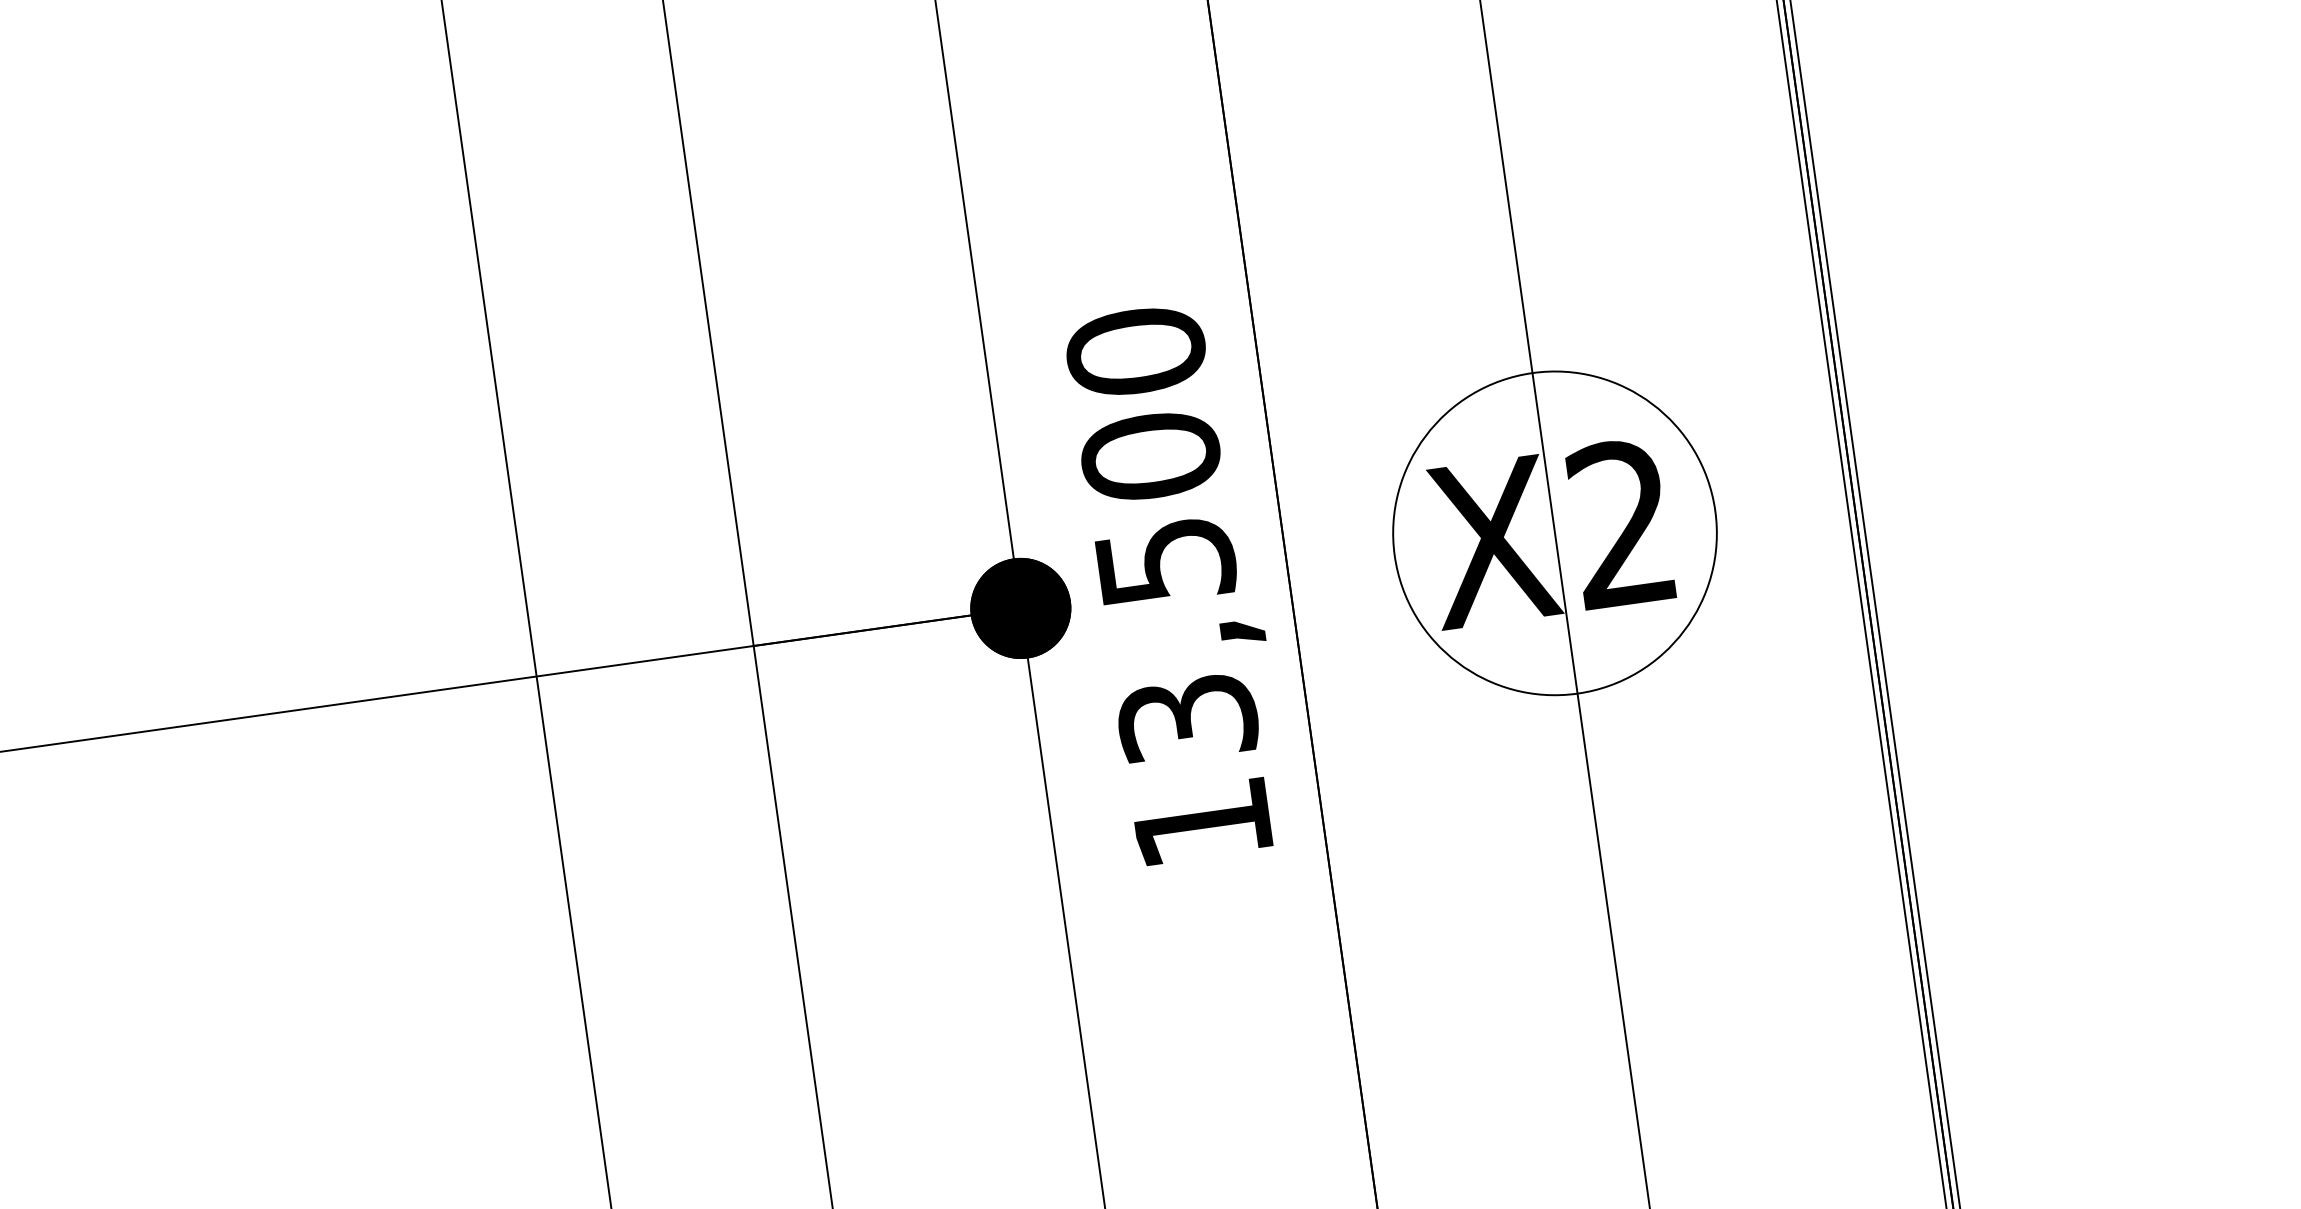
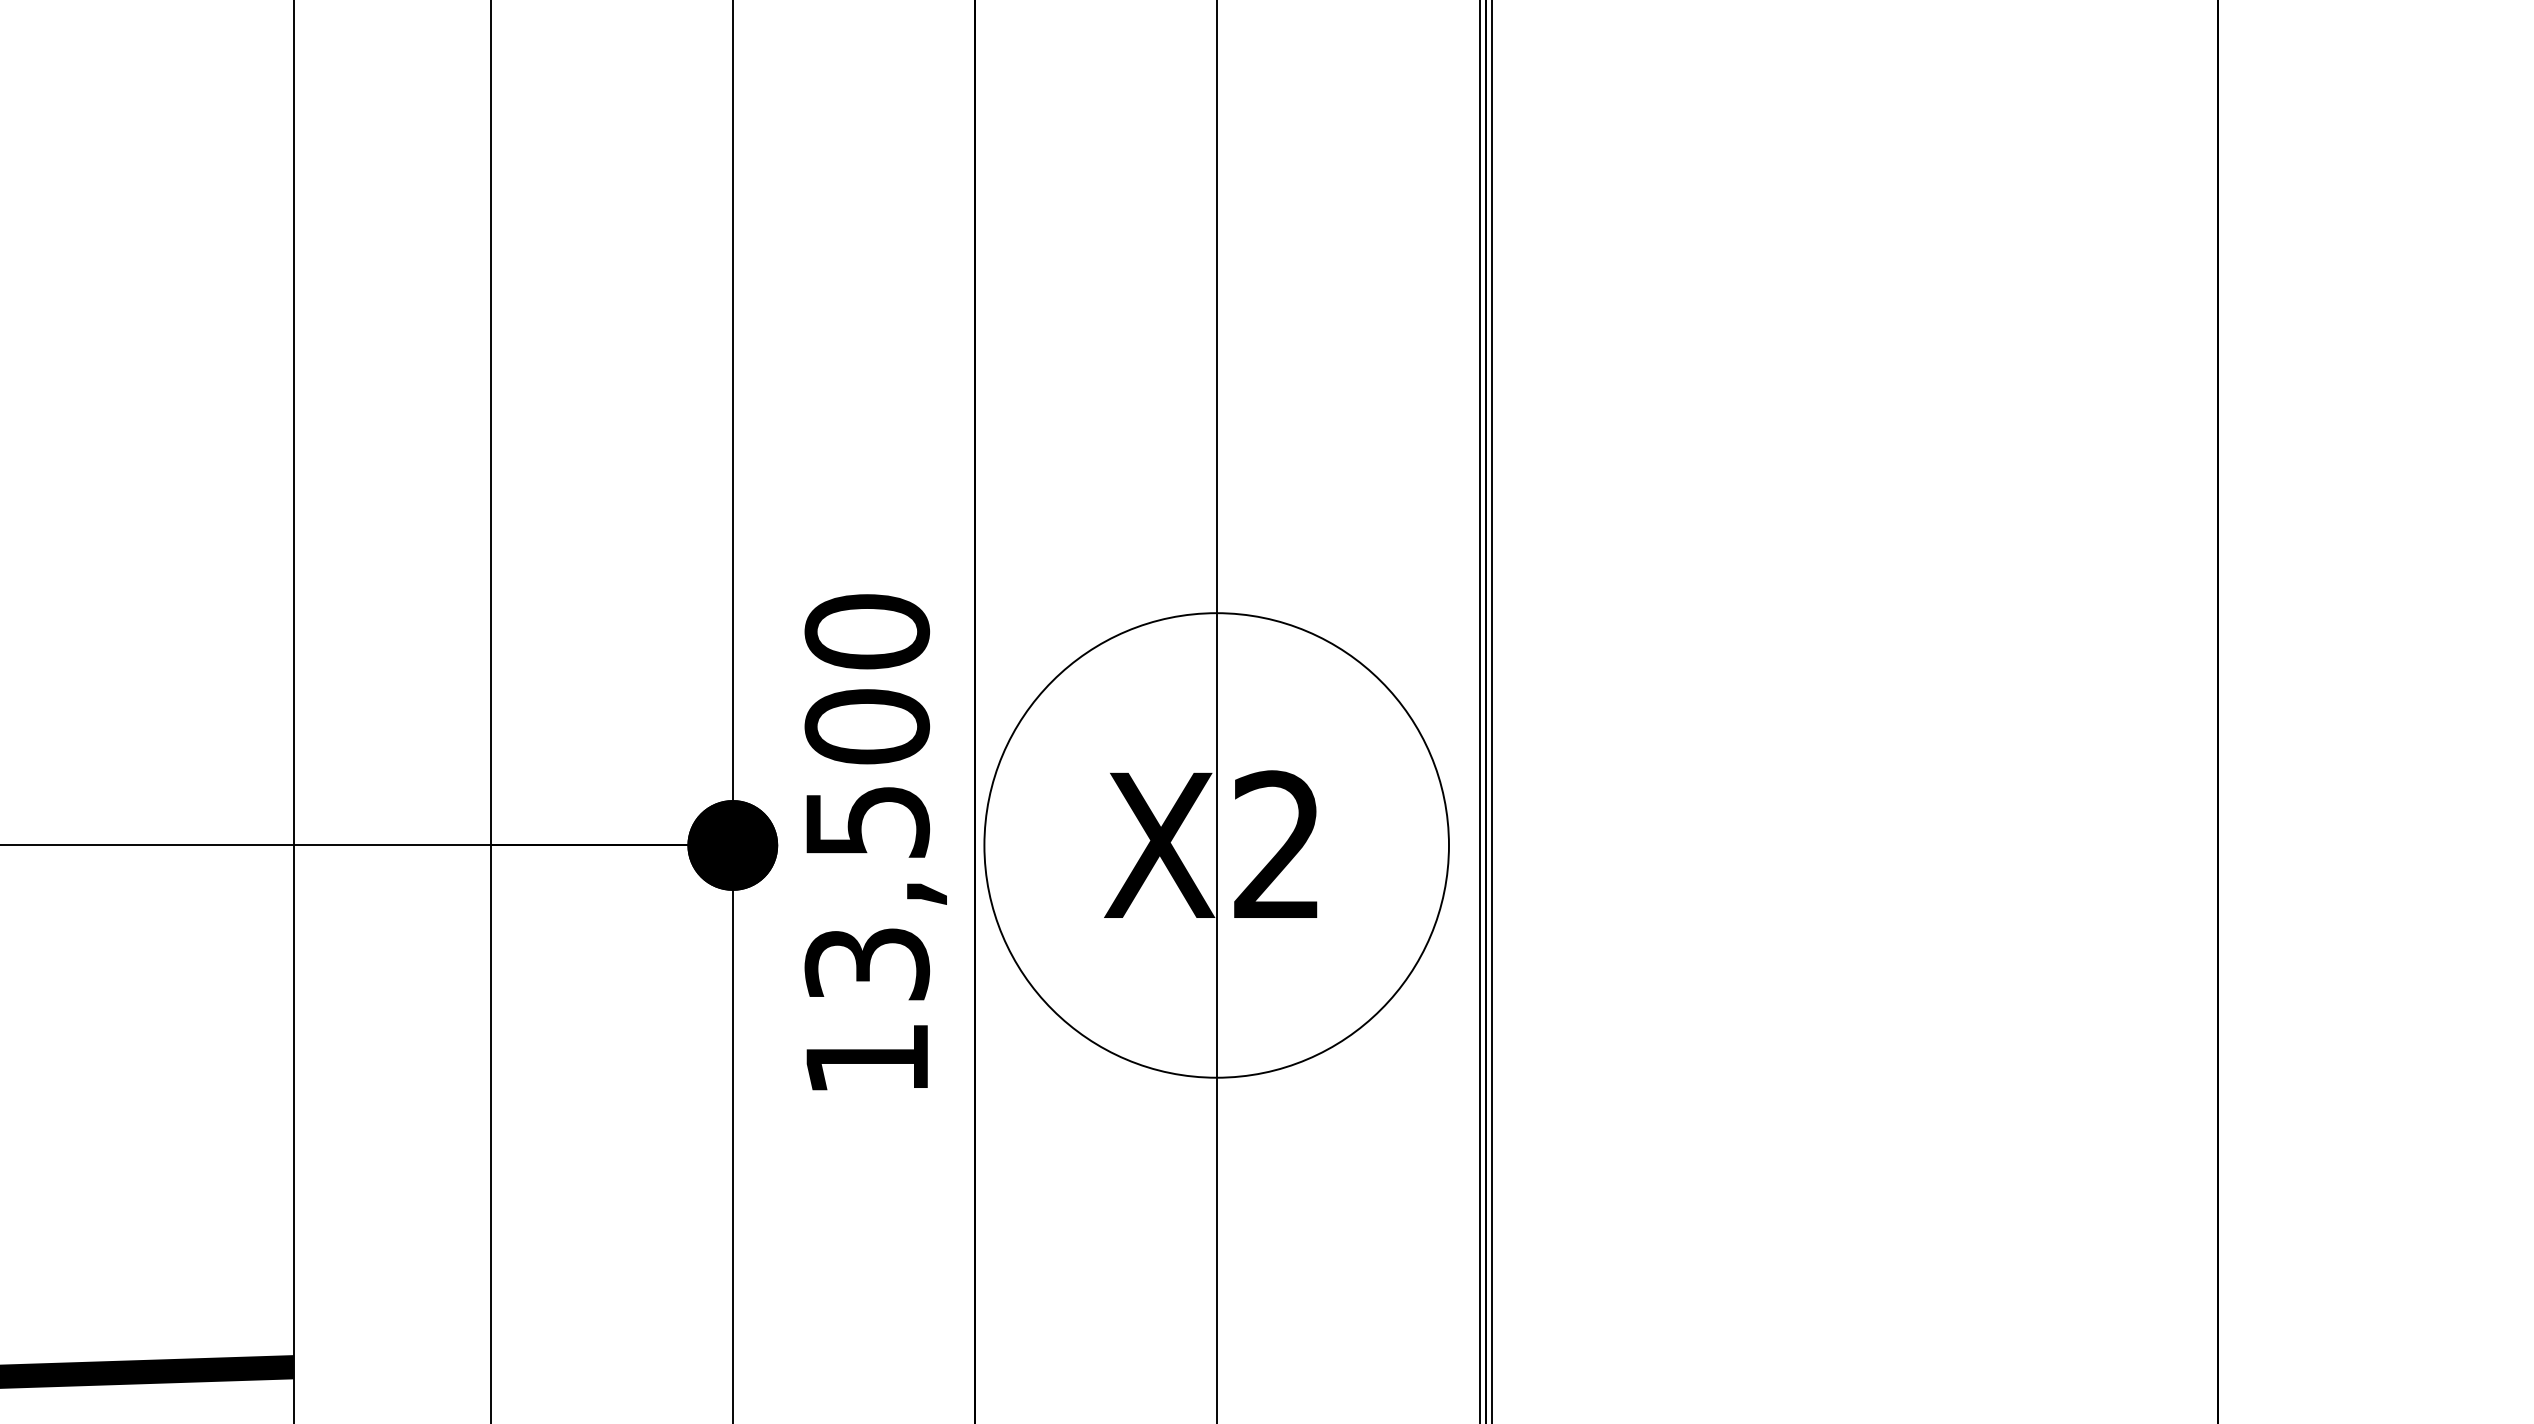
circle: (1554, 533) -> (1216, 845), size x1.6

